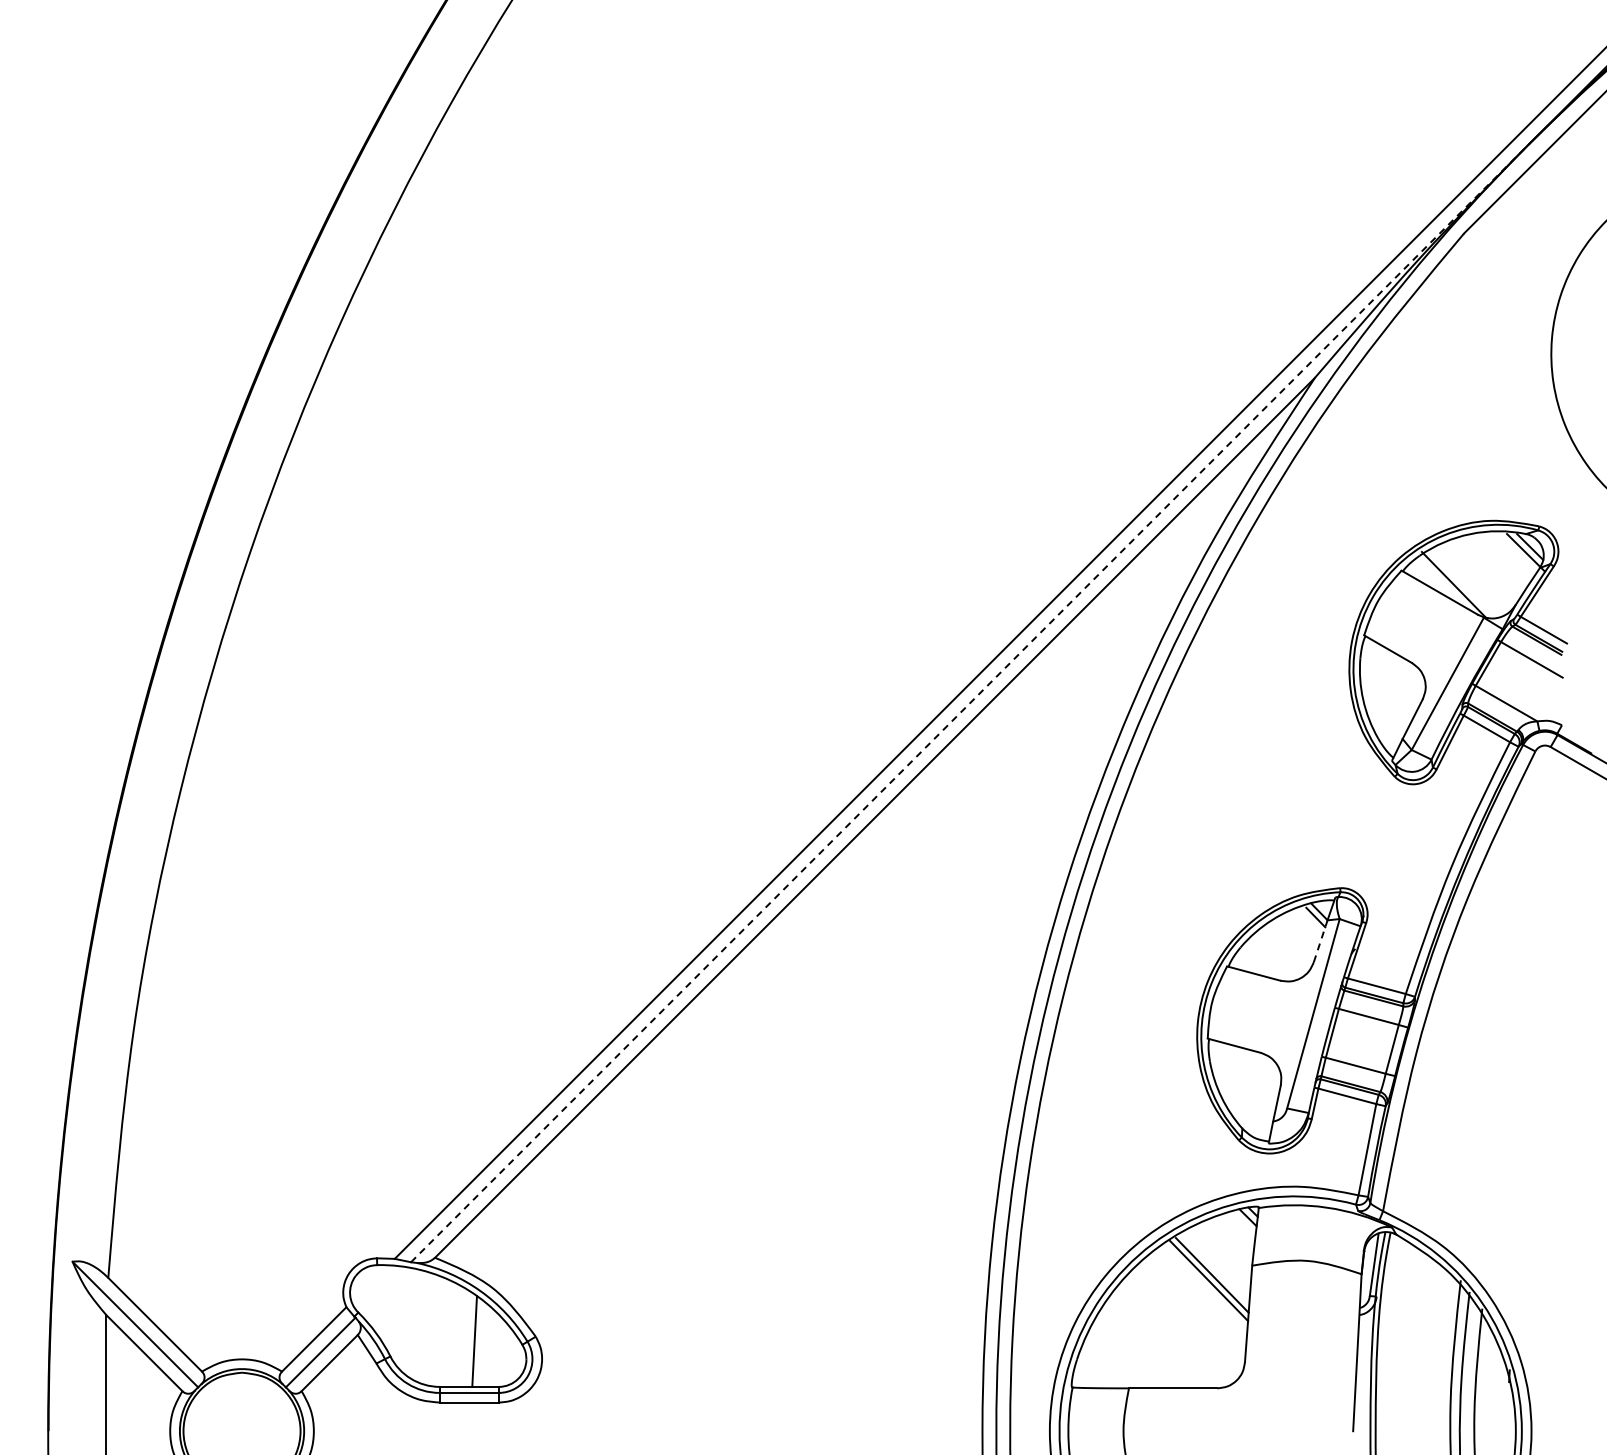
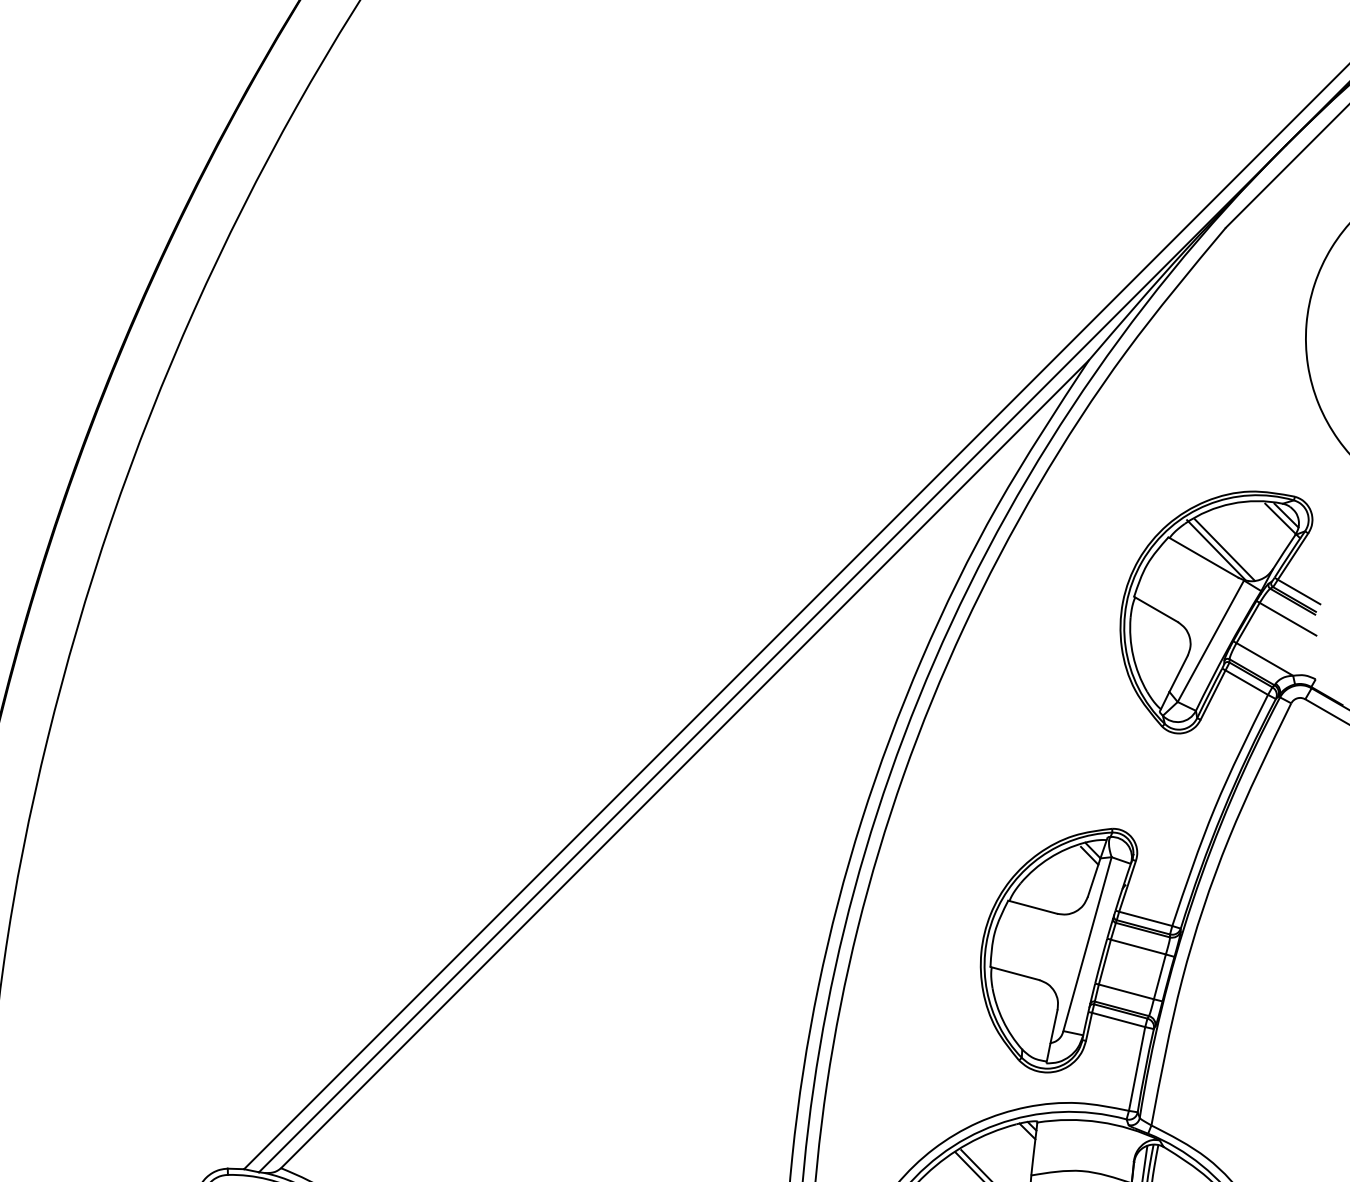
line: (1462, 584) -> (1224, 550), added
line: (970, 702) -> (772, 658), dashed -> solid
line: (1320, 941) -> (1094, 877), dashed -> solid

